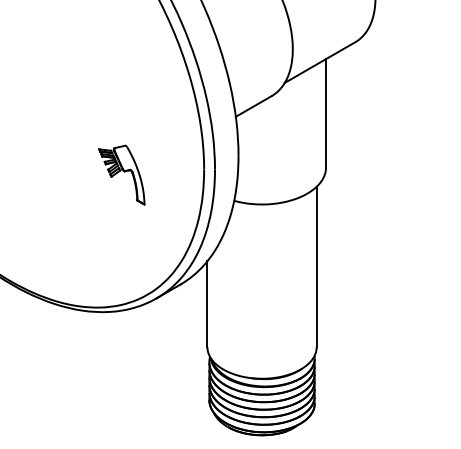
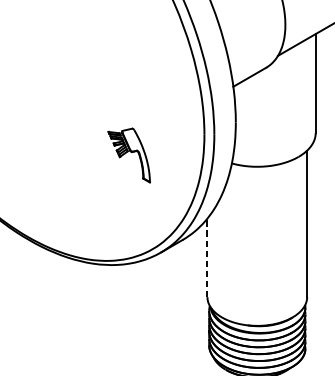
part: (121, 174) -> (128, 154), moved
line: (207, 303) -> (207, 257), solid -> dashed

